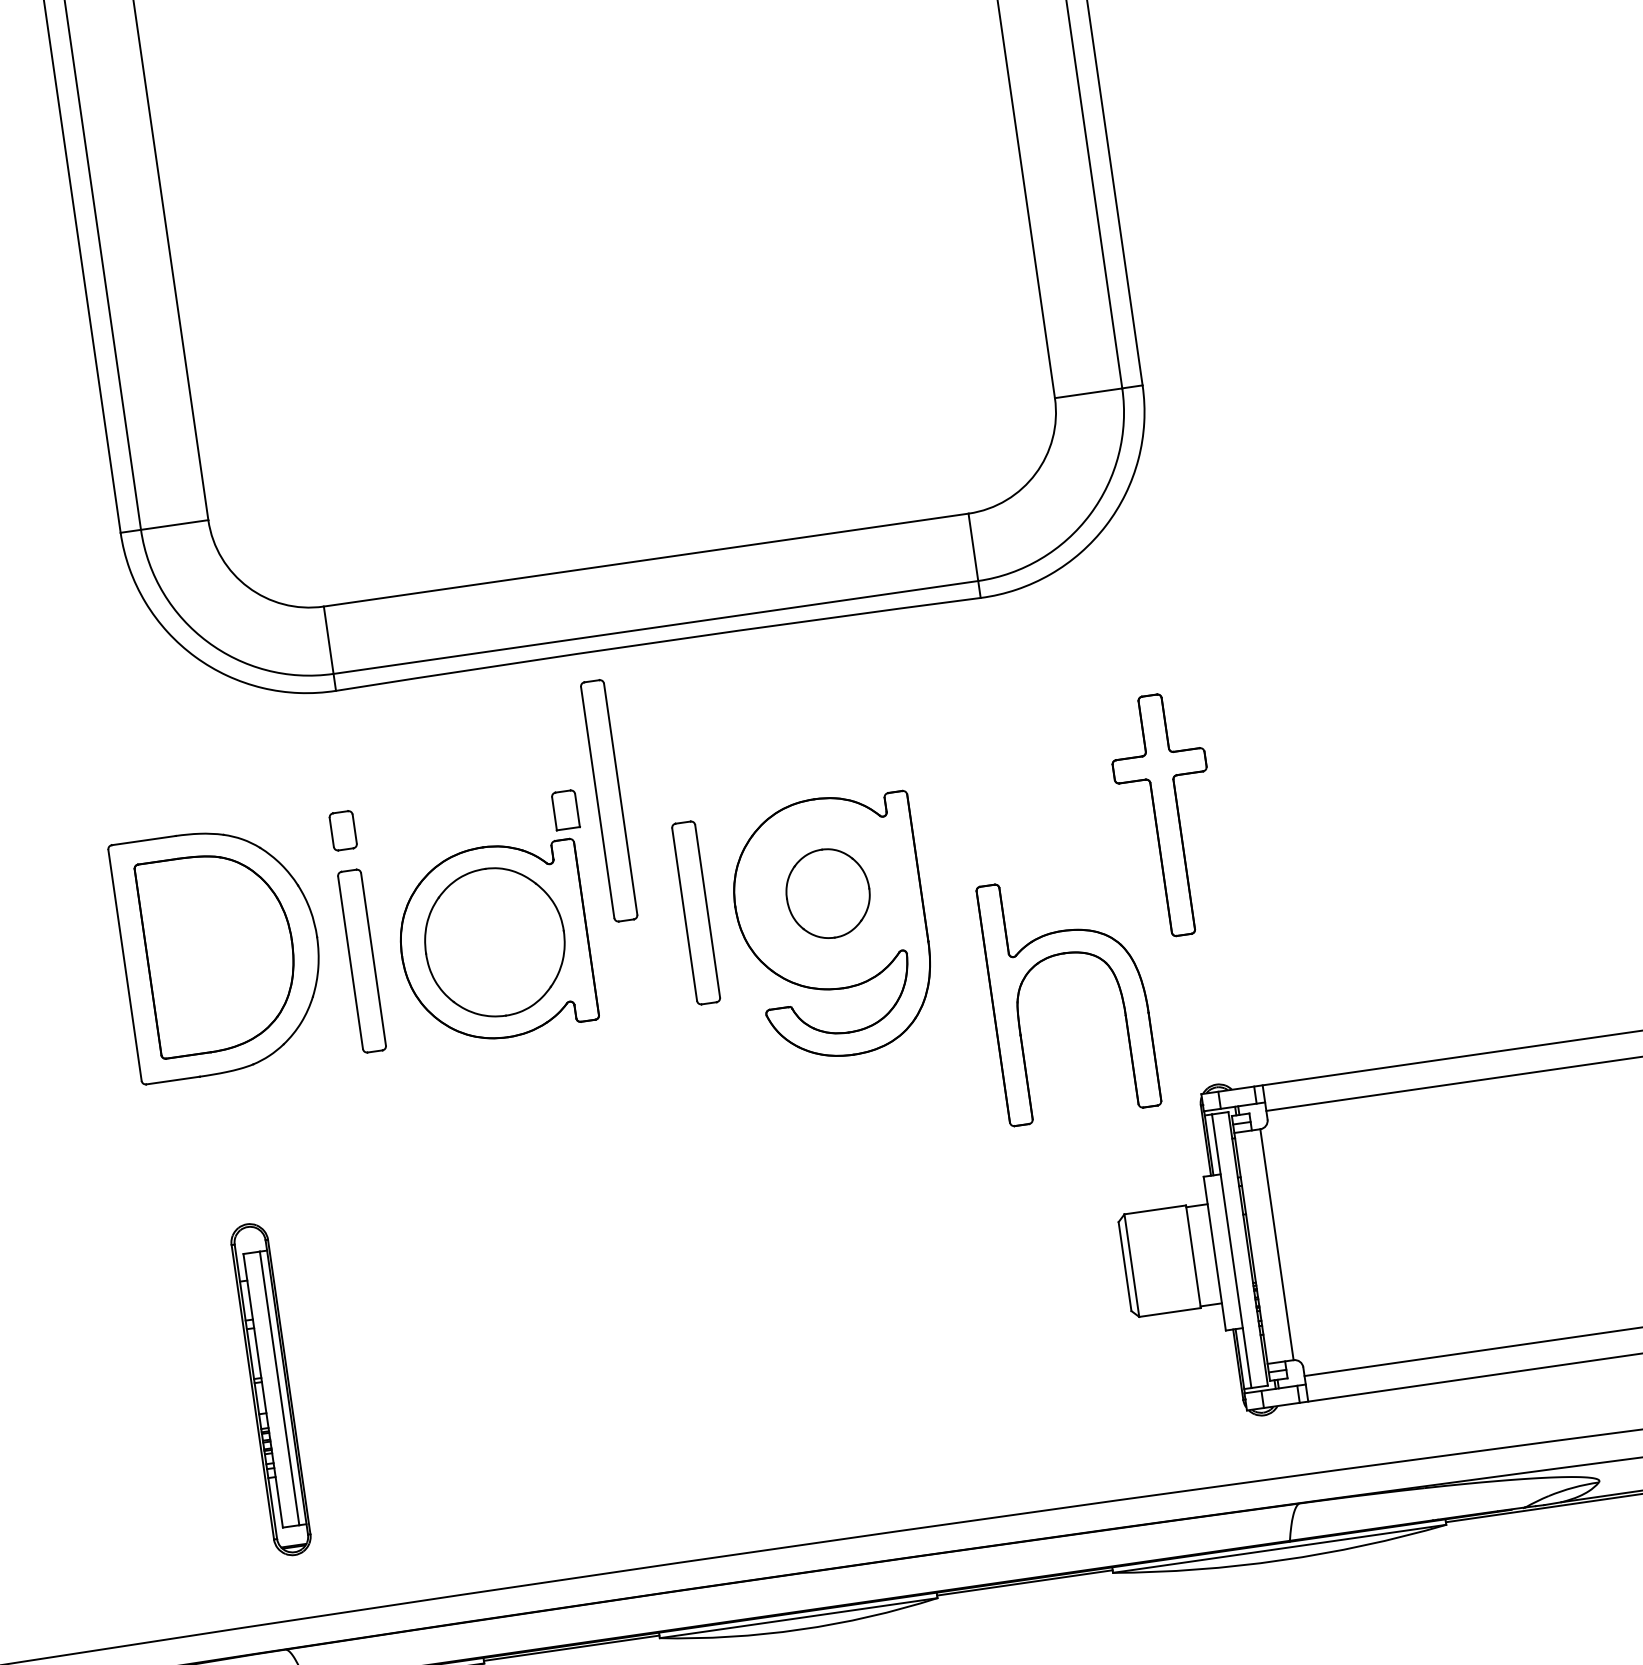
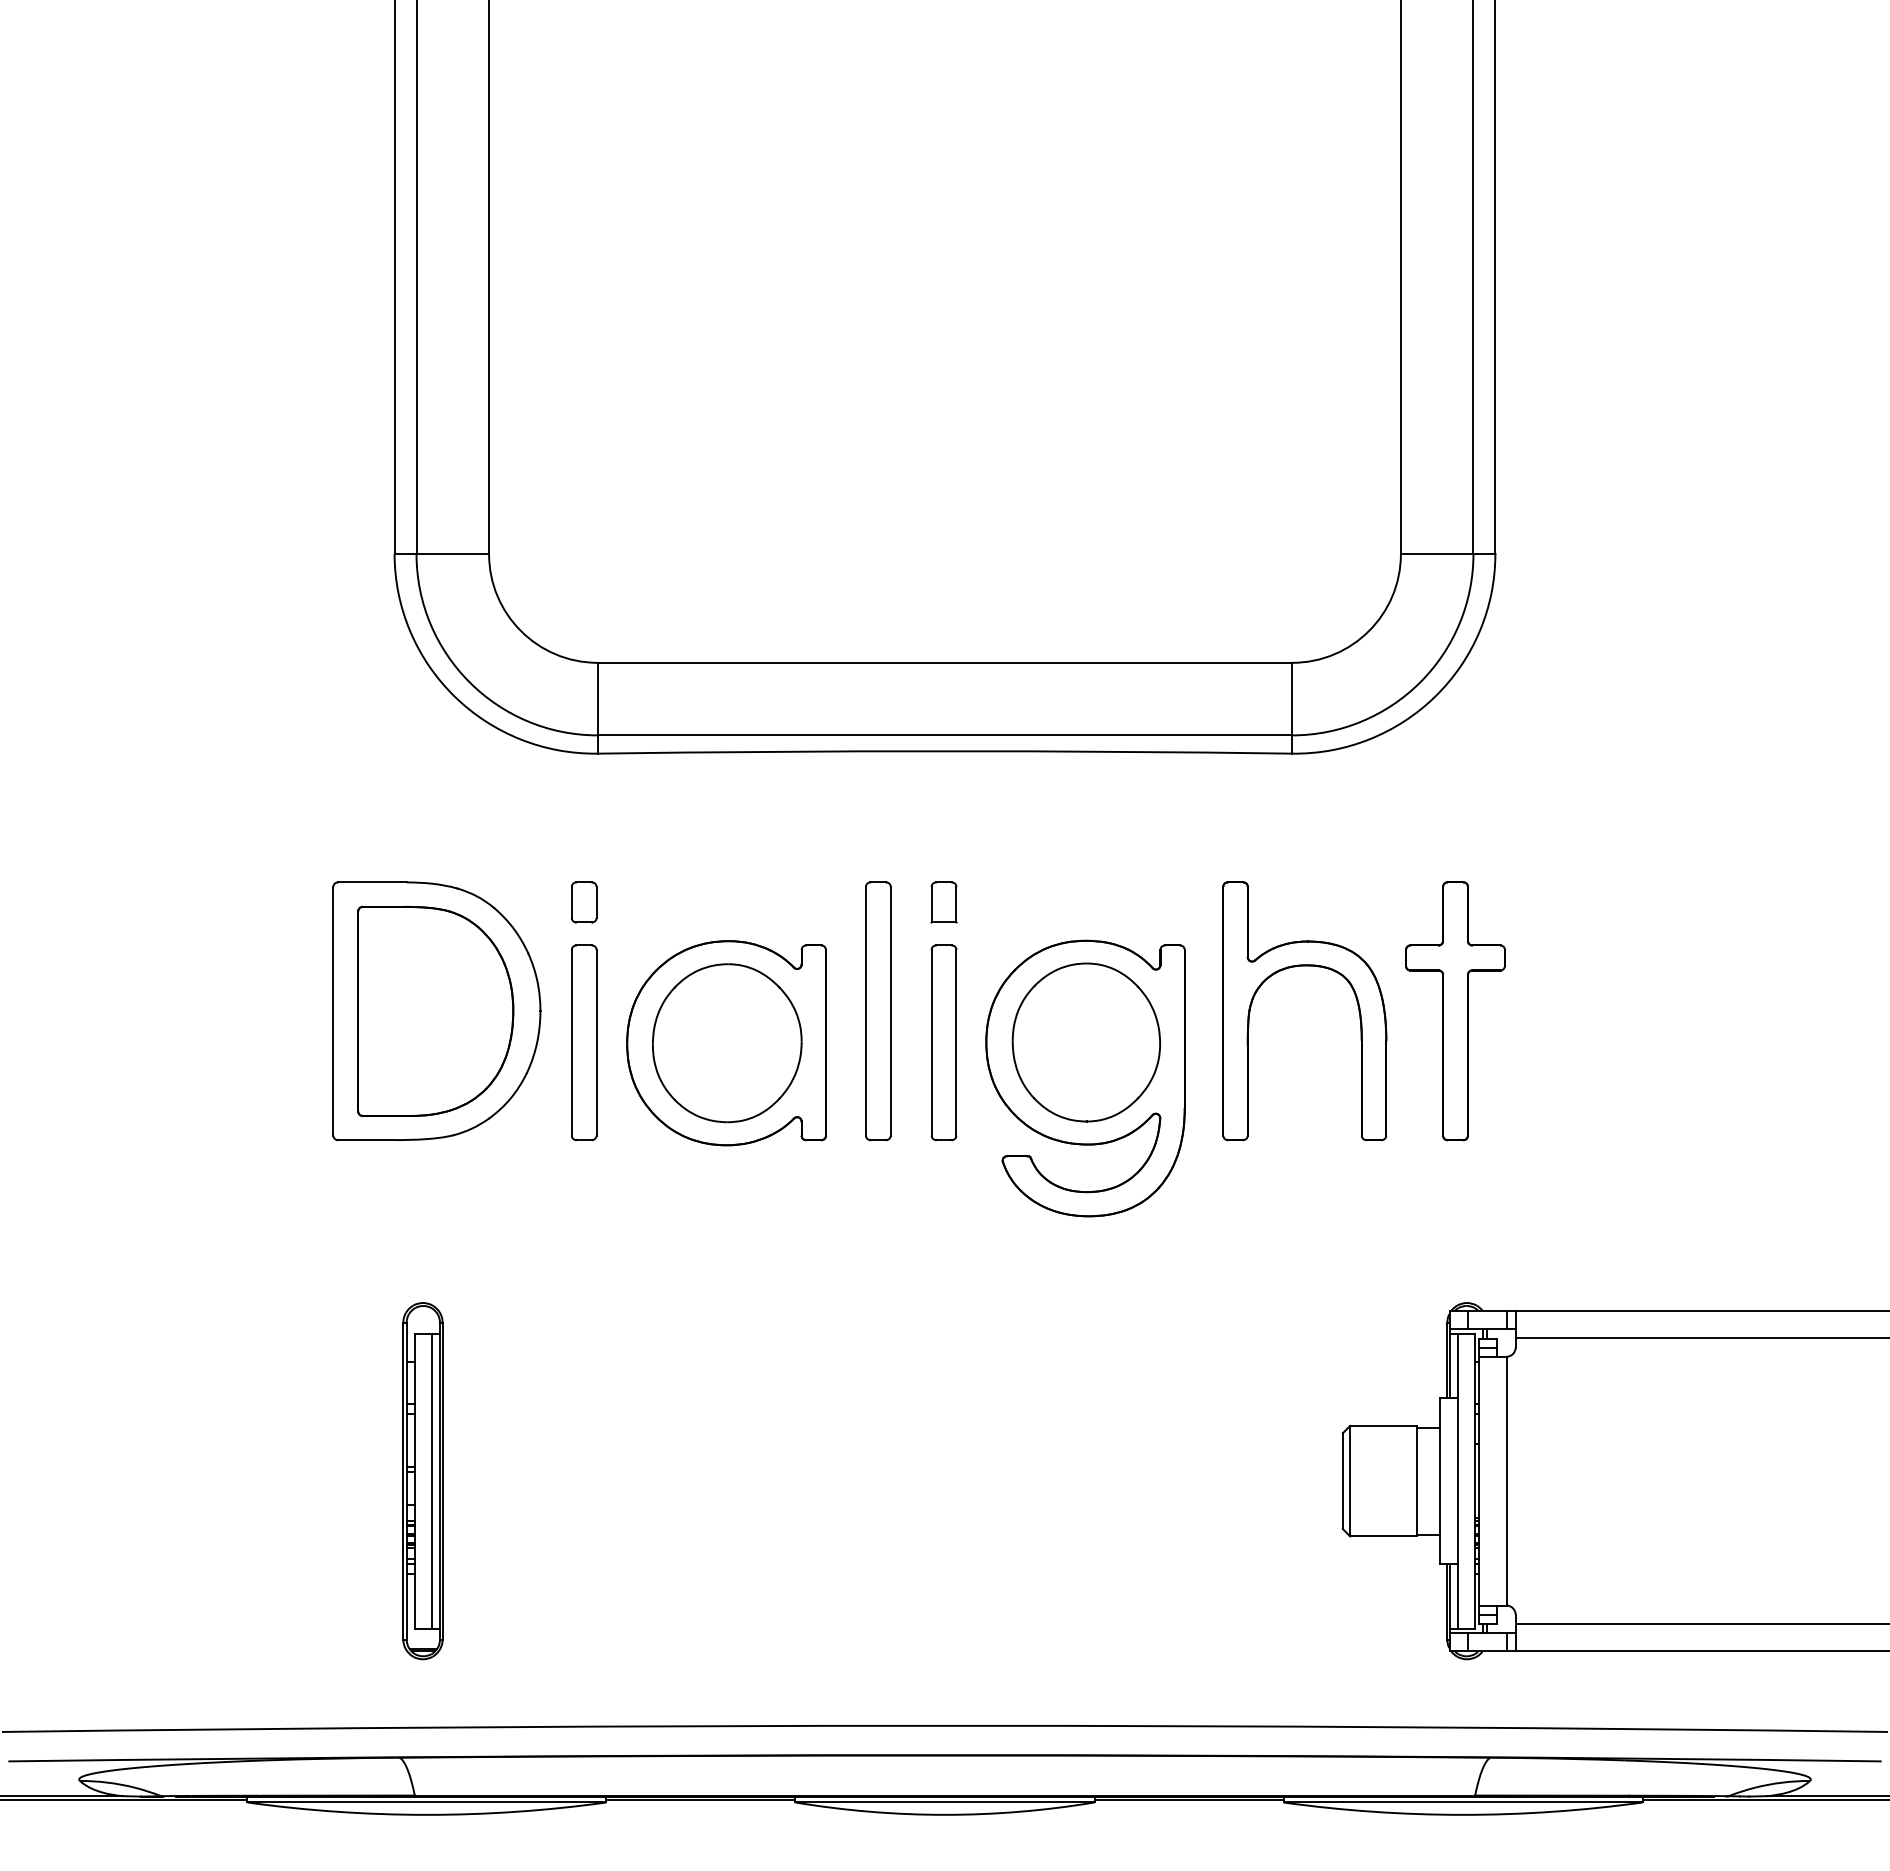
part: (609, 801) -> (878, 1011), moved
part: (565, 810) -> (943, 902), moved
part: (827, 893) -> (1085, 1042), size x1.67
part: (1054, 956) -> (1295, 967), moved

